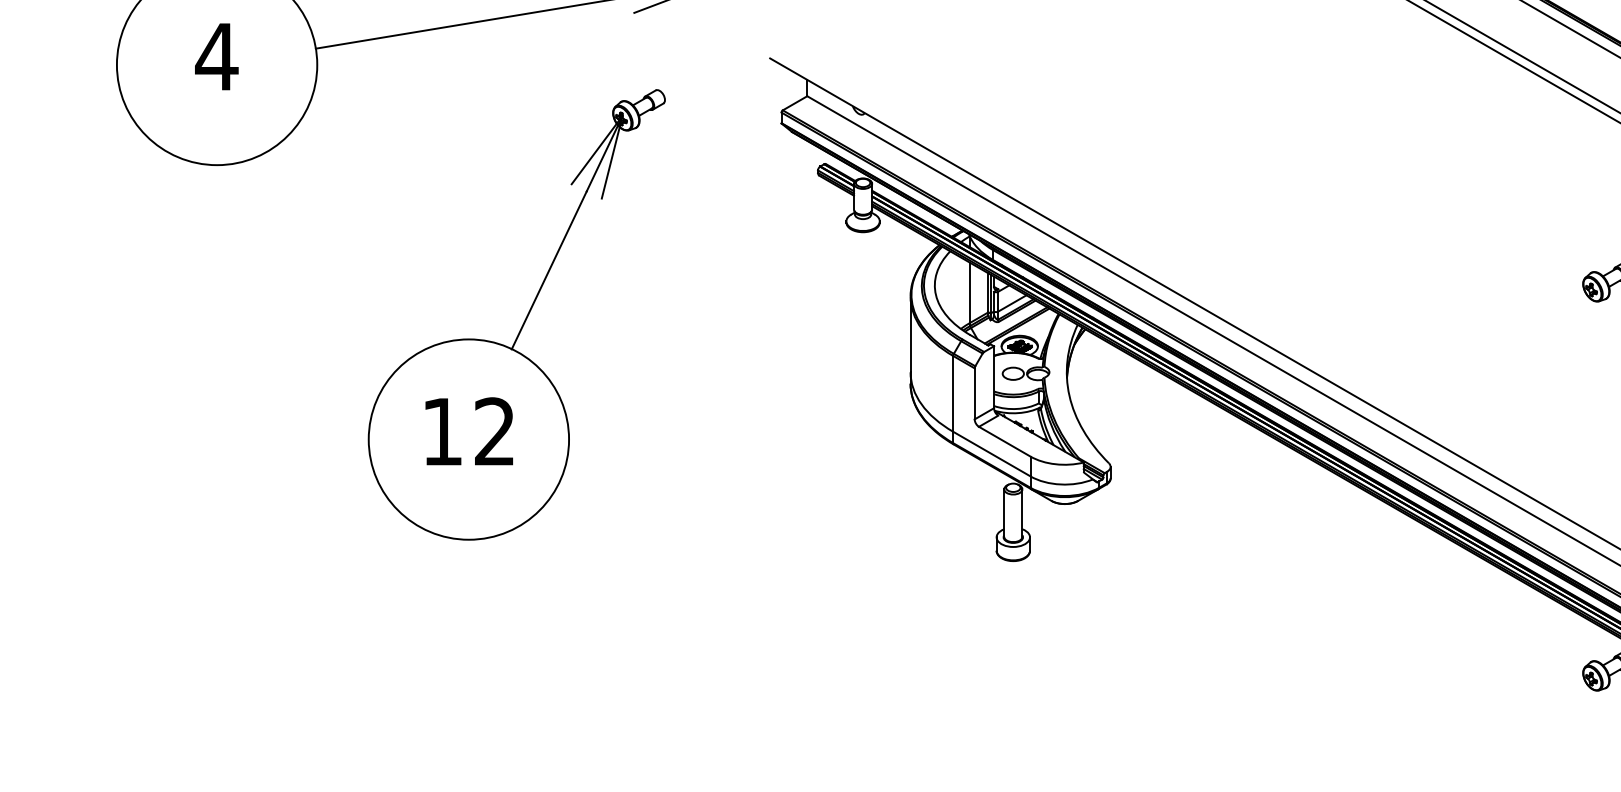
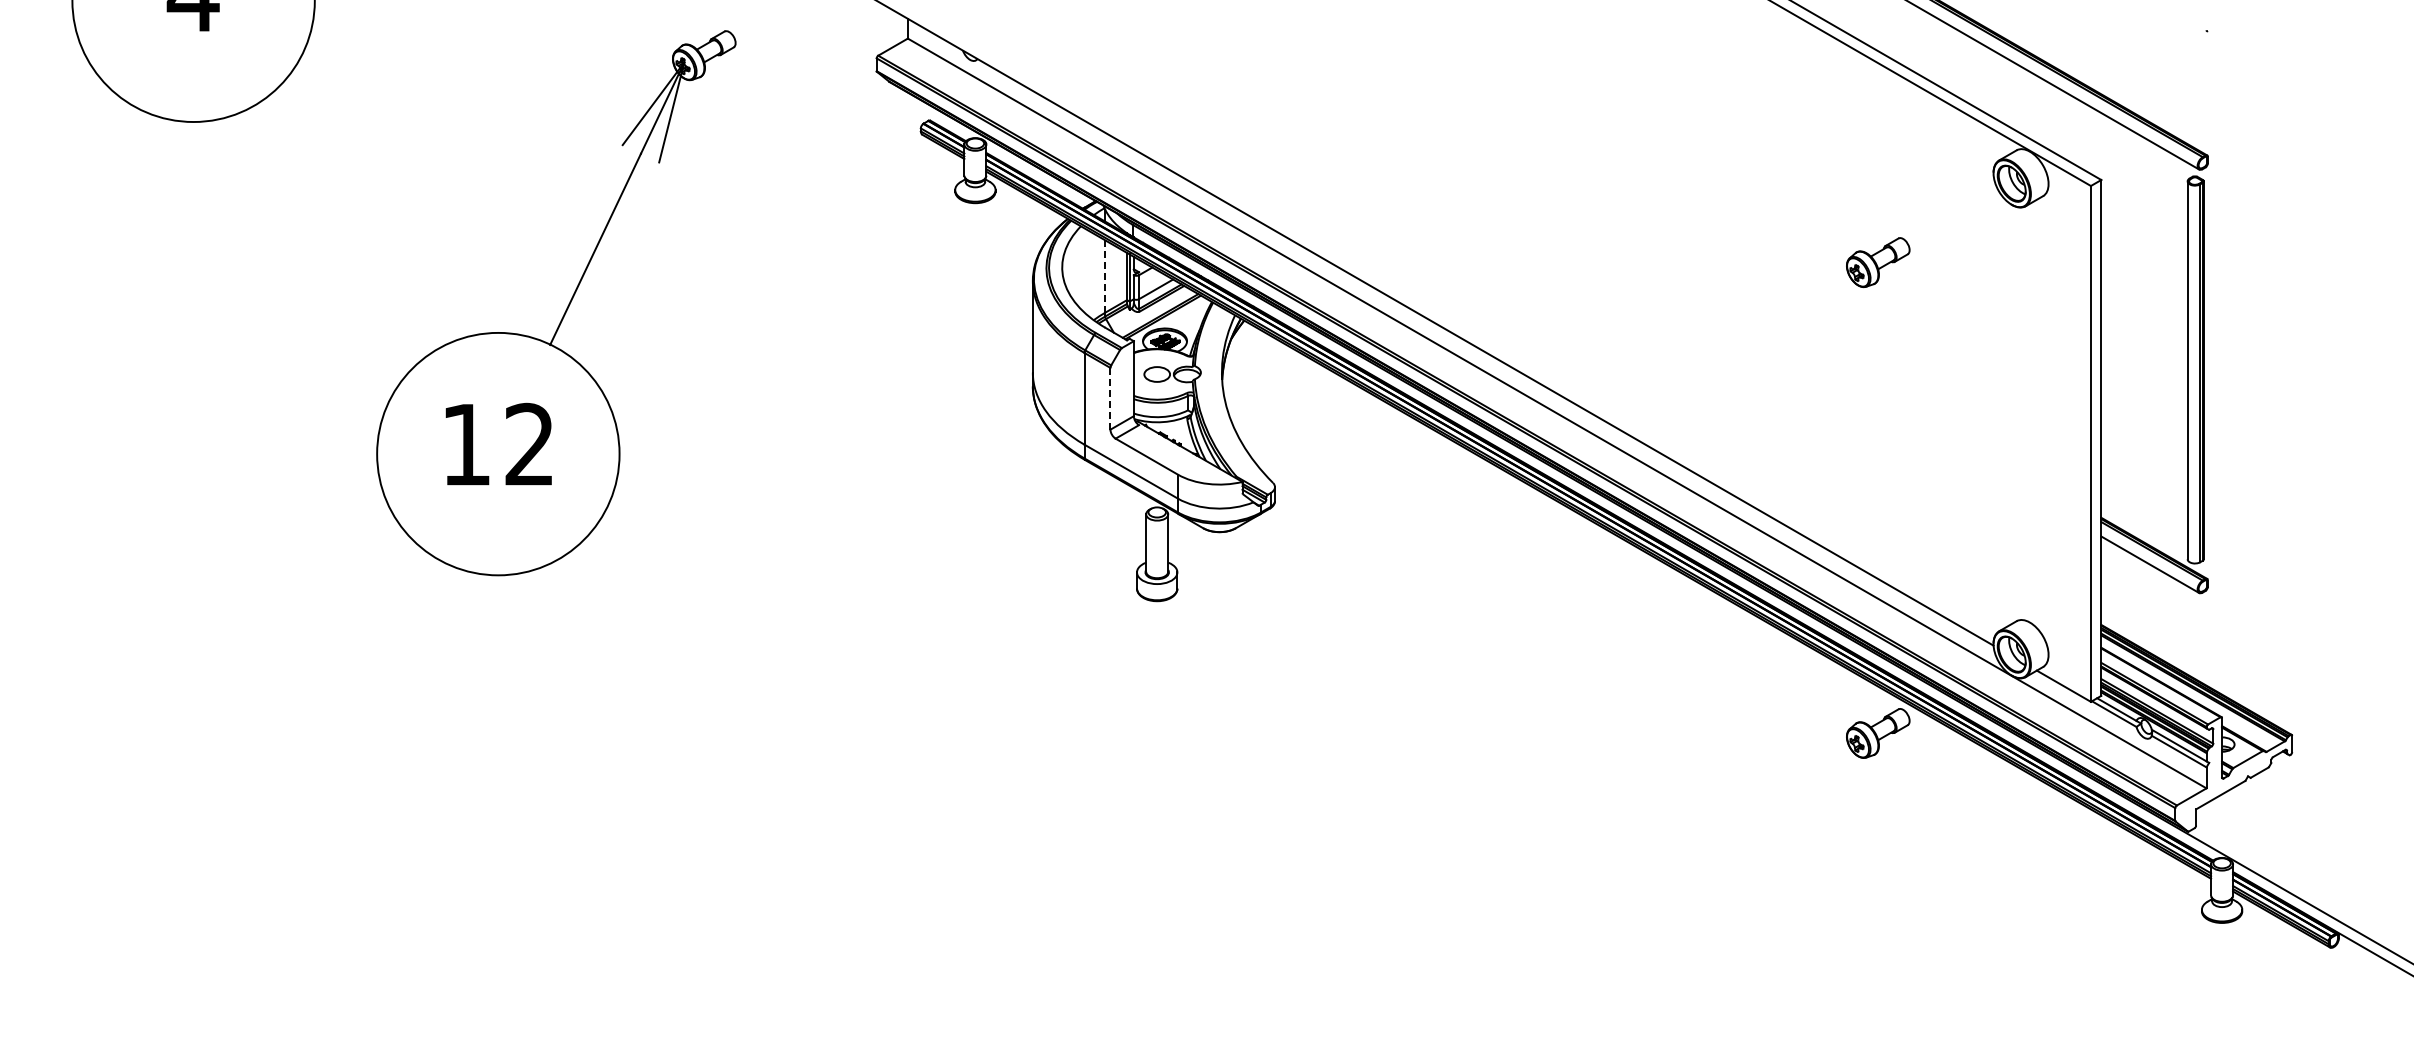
line: (970, 292) -> (1105, 276), solid -> dashed
line: (974, 393) -> (1110, 398), solid -> dashed

